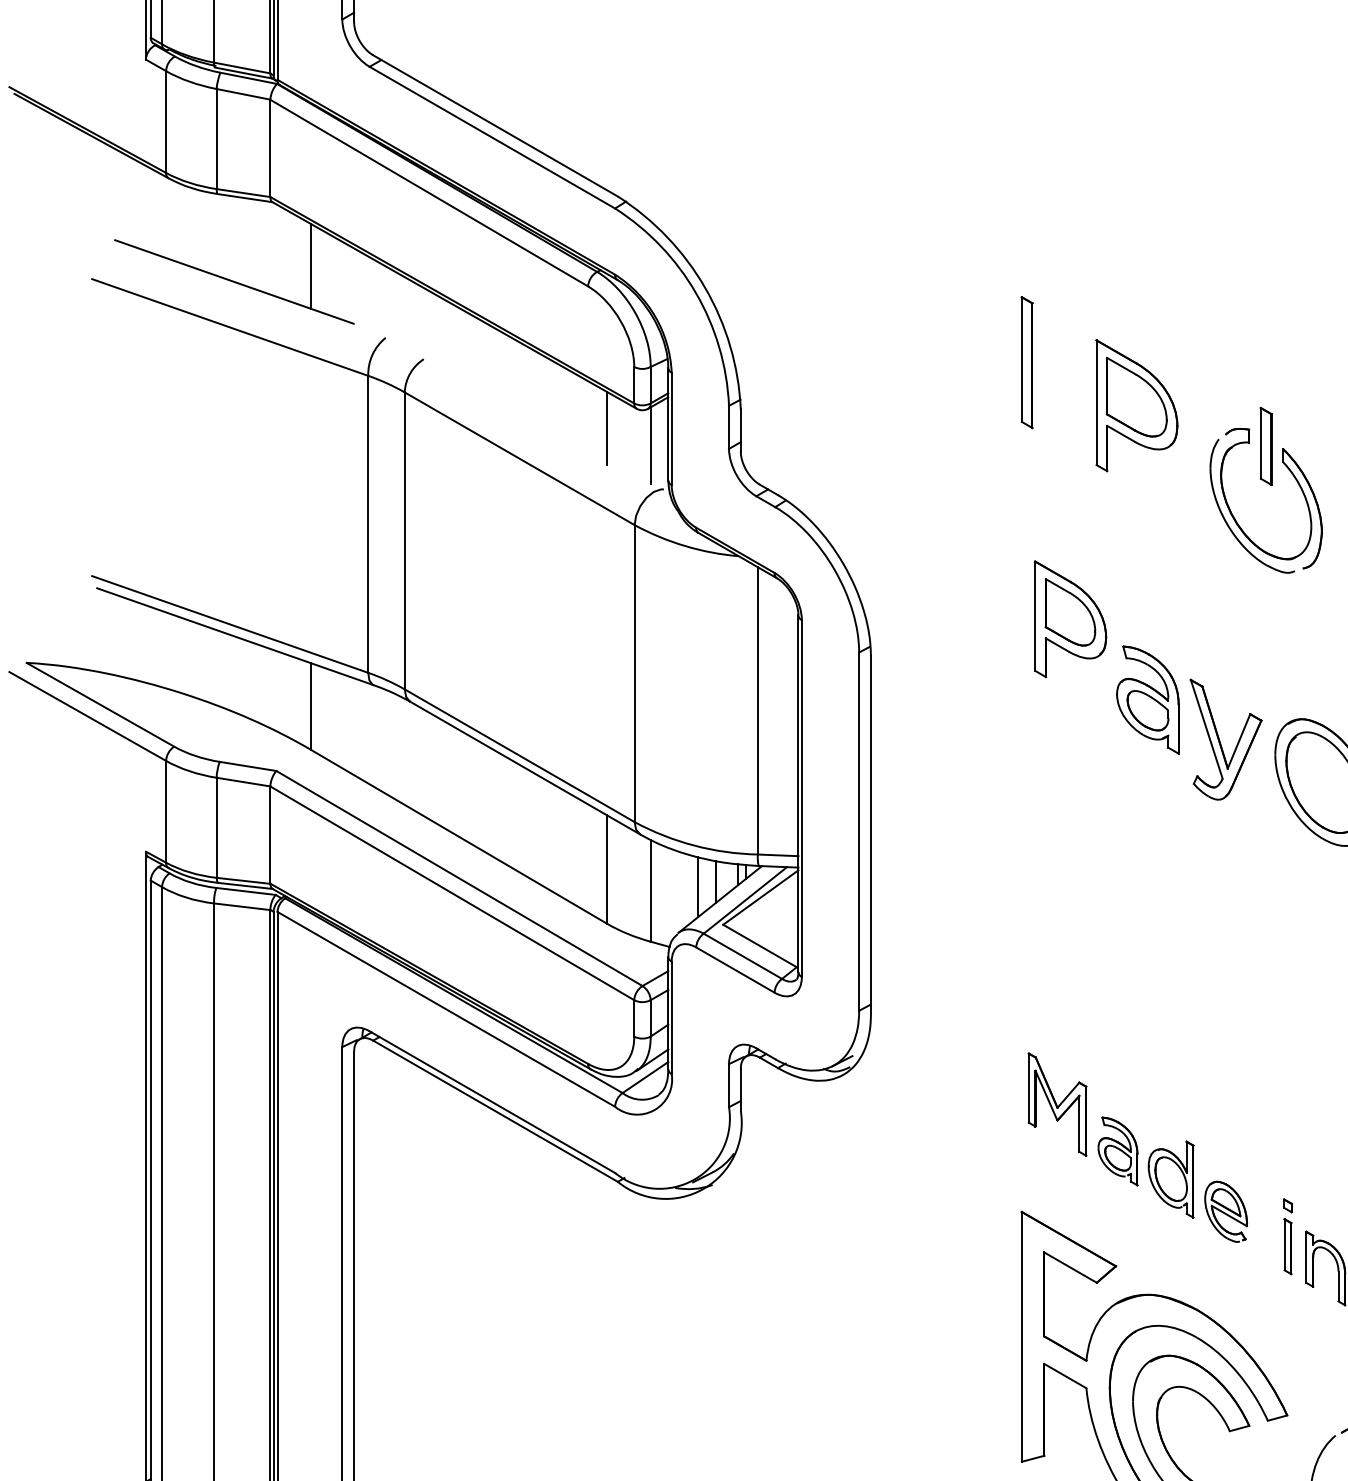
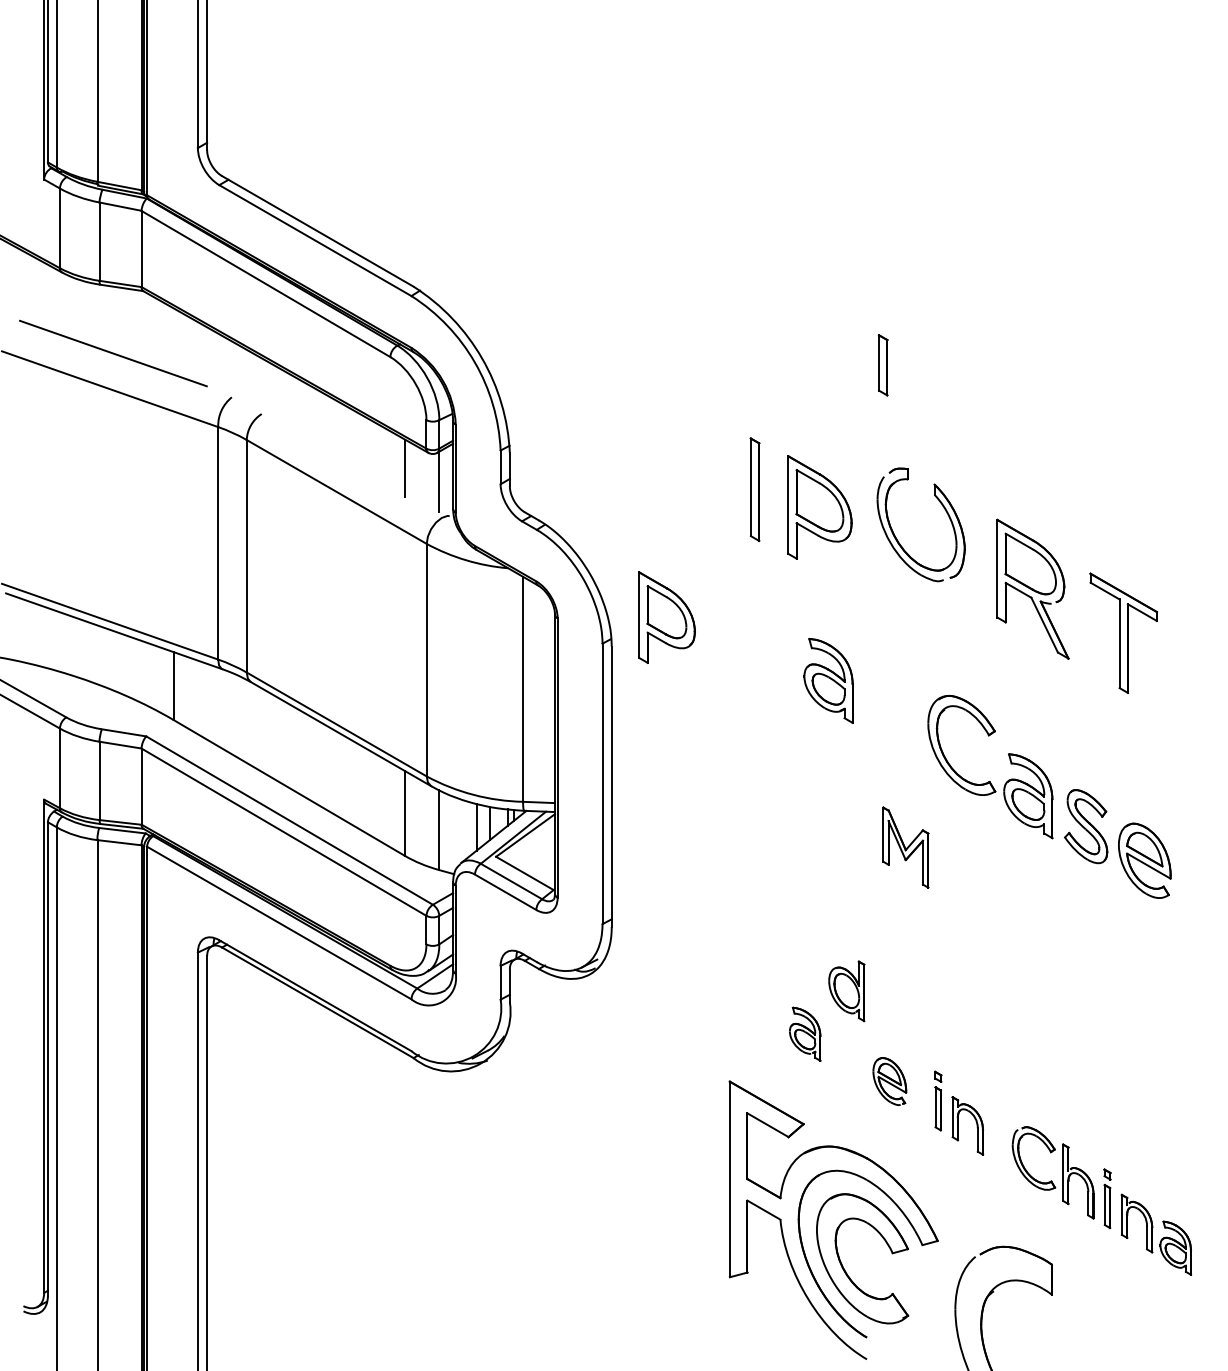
line: (311, 266) -> (173, 341), removed
part: (1026, 362) -> (754, 489), moved
part: (1136, 405) -> (819, 507), moved
part: (1265, 446) -> (882, 365), moved
part: (1069, 619) -> (666, 617), moved
part: (1225, 739) -> (889, 711), removed
part: (1057, 1104) -> (905, 847), moved
part: (1170, 1179) -> (846, 991), moved

